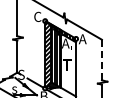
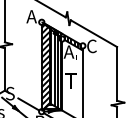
text: (37, 16) -> (31, 16), C -> A
text: (82, 39) -> (91, 46), A -> C
line: (101, 60) -> (116, 74), dashed -> solid

